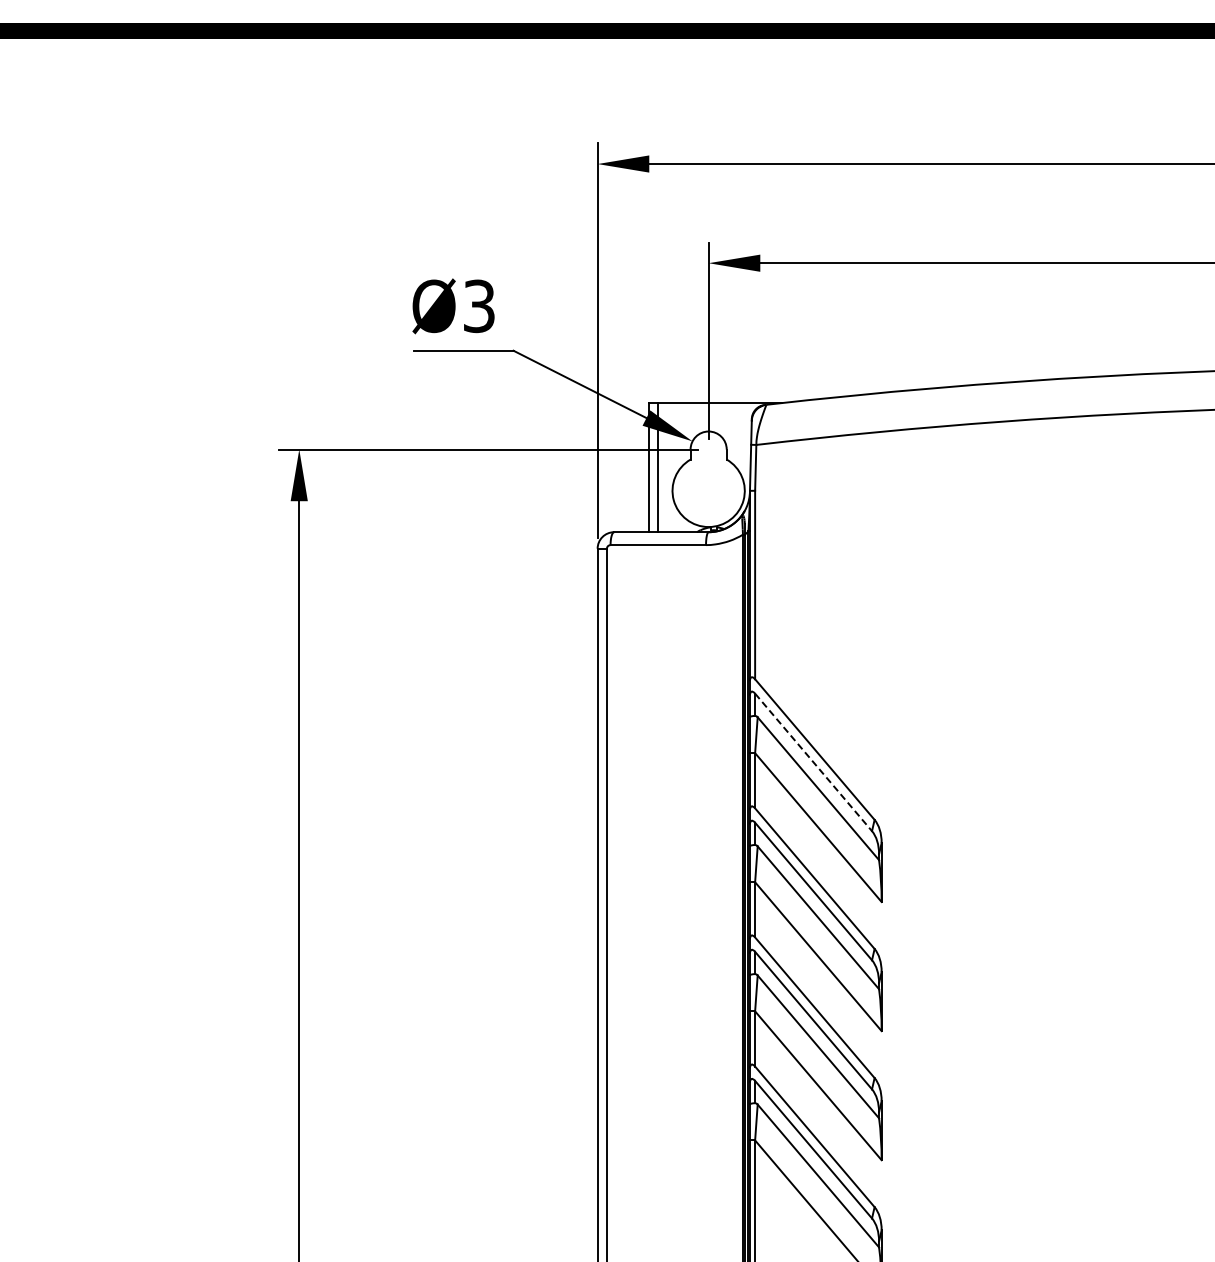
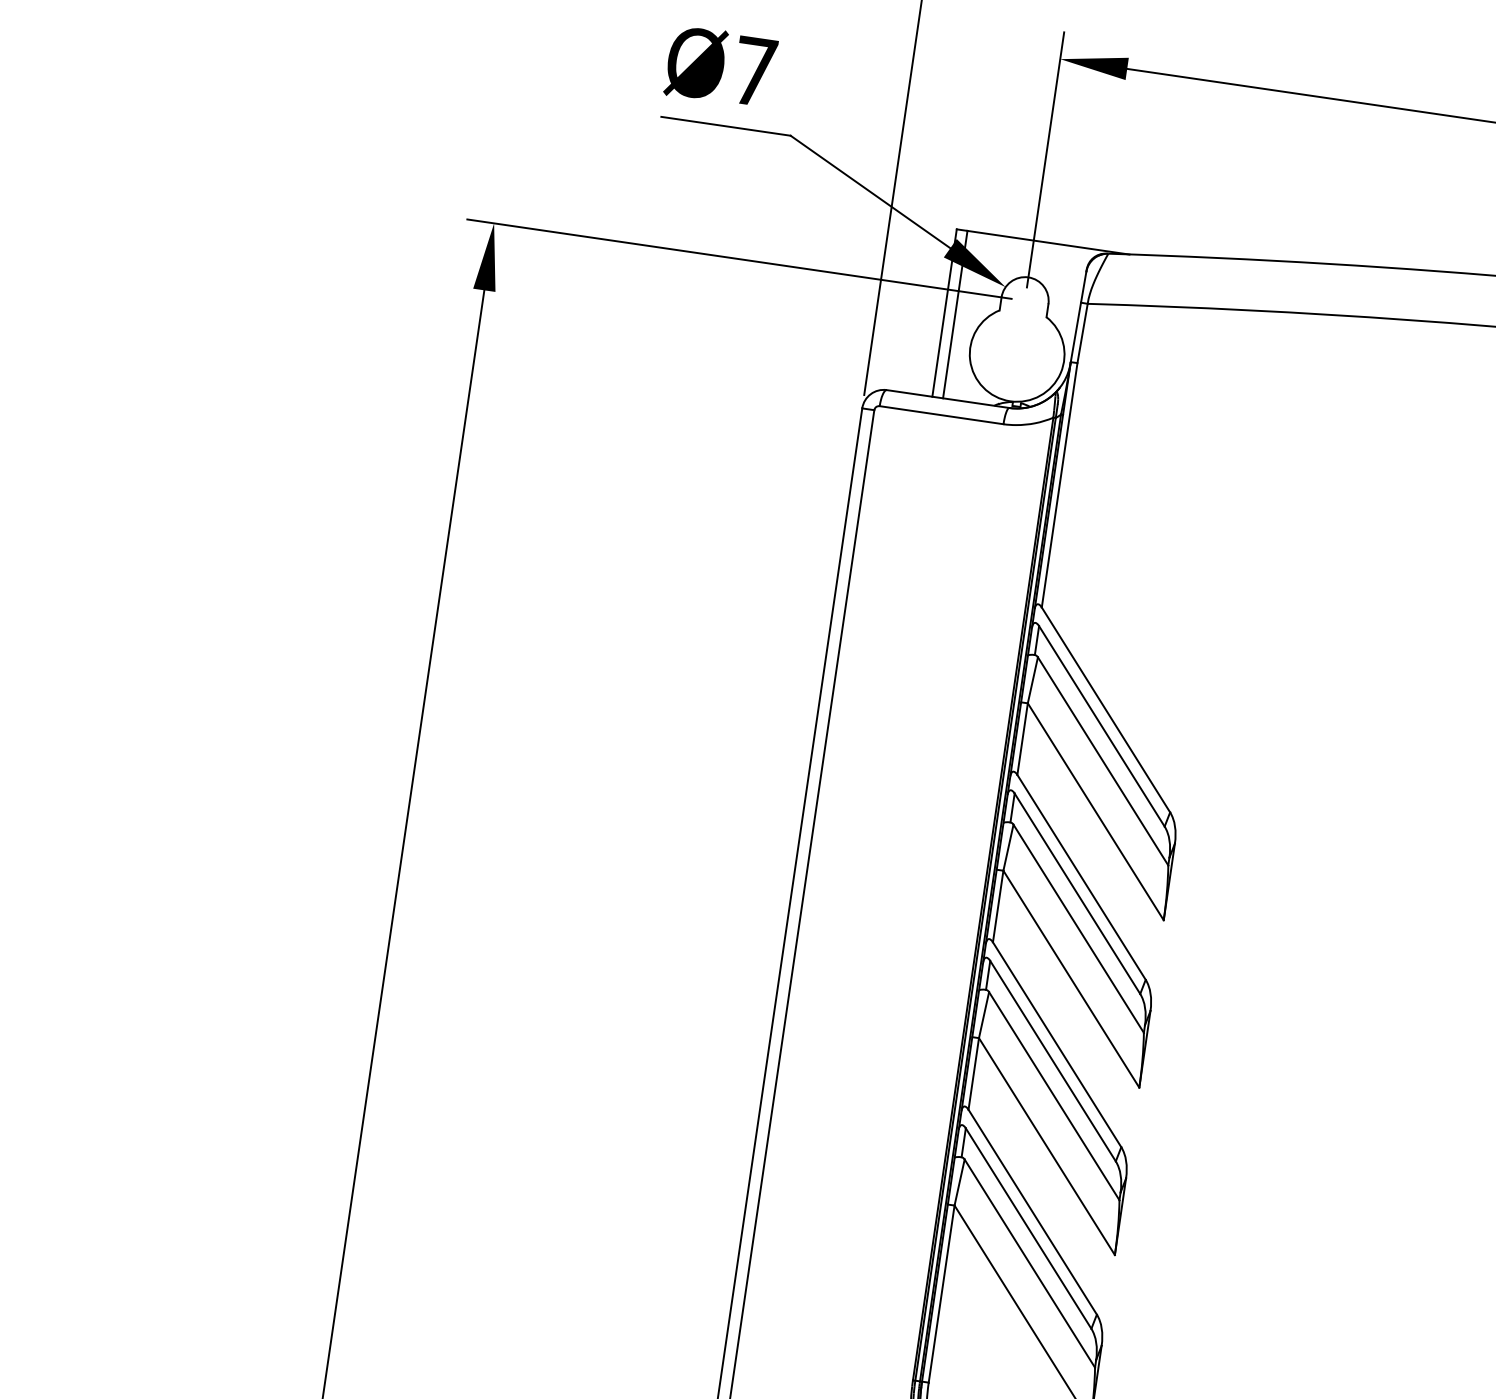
text: (479, 306) -> (754, 71), Ø3 -> Ø7
line: (813, 762) -> (1101, 726), dashed -> solid

